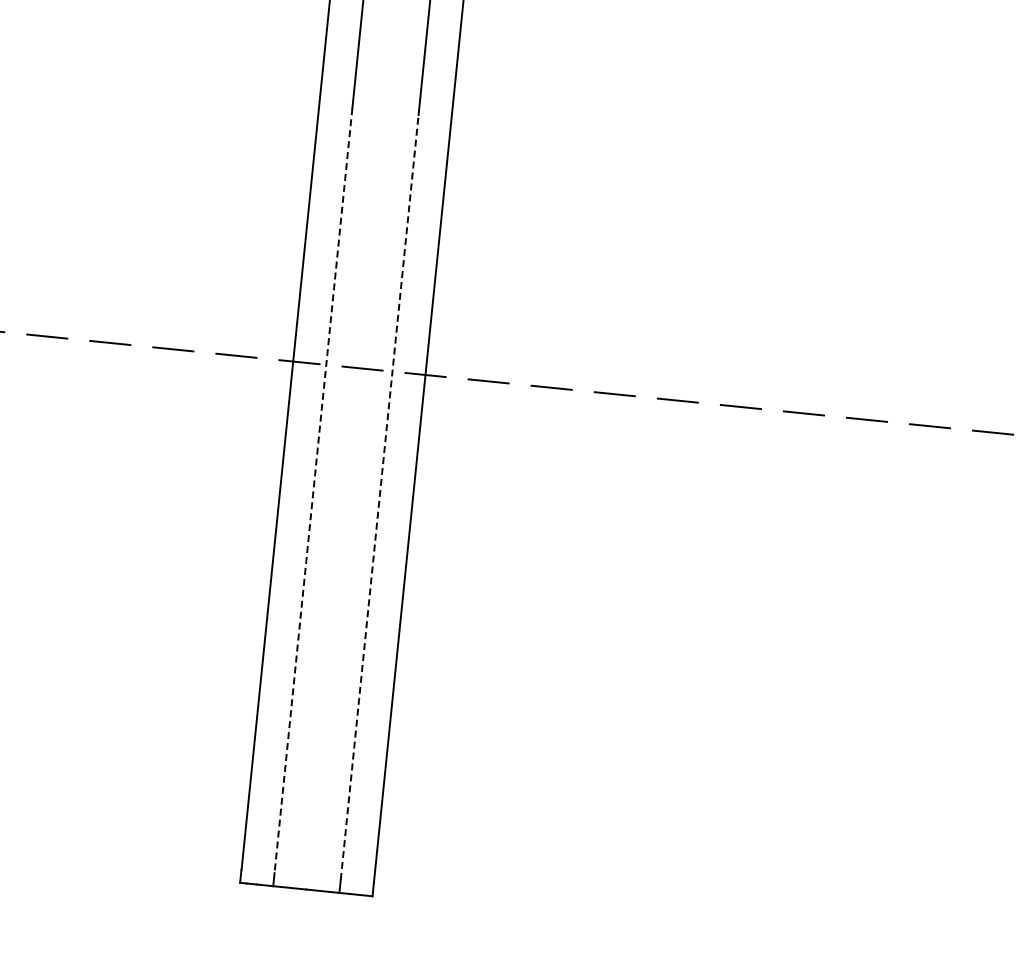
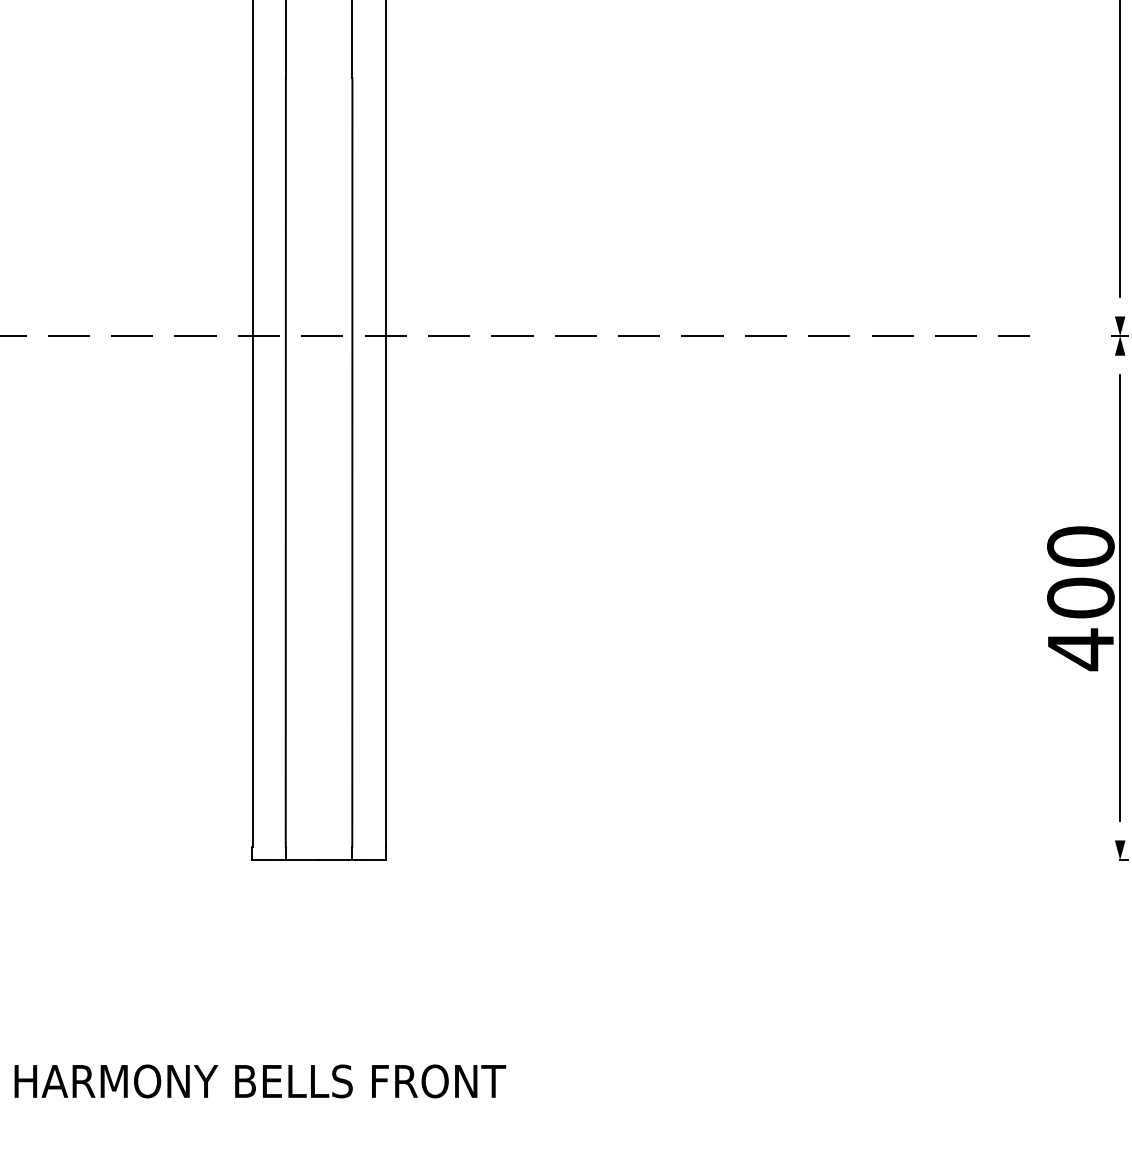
line: (313, 491) -> (285, 463), dashed -> solid
line: (379, 497) -> (352, 462), dashed -> solid

